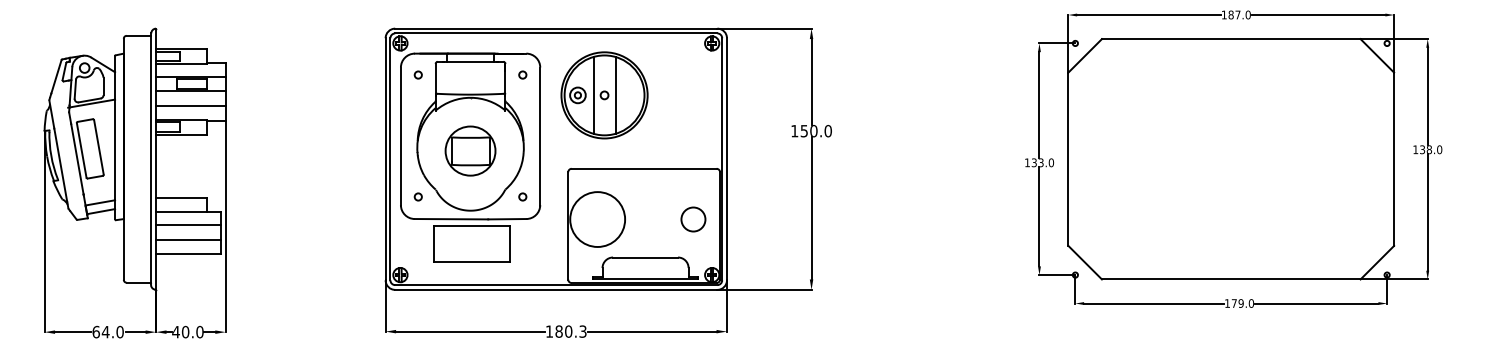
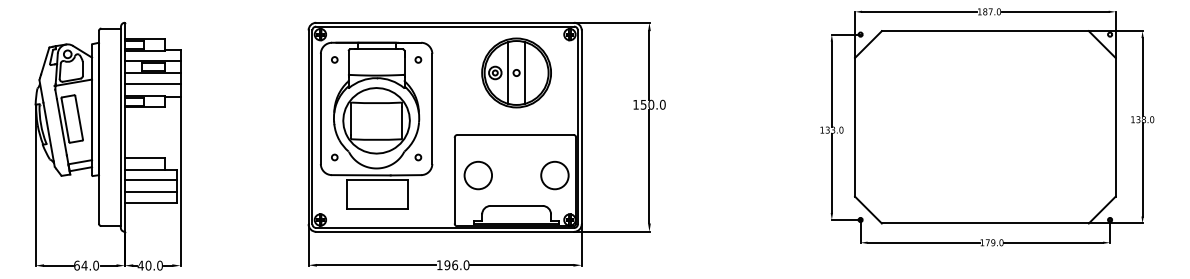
part: (604, 95) -> (516, 73), moved
part: (470, 150) -> (376, 120), size x1.67
circle: (597, 219) -> (478, 175), size x0.62
circle: (693, 219) -> (554, 175), size x1.43
text: (570, 331) -> (456, 265), 180.3 -> 196.0

